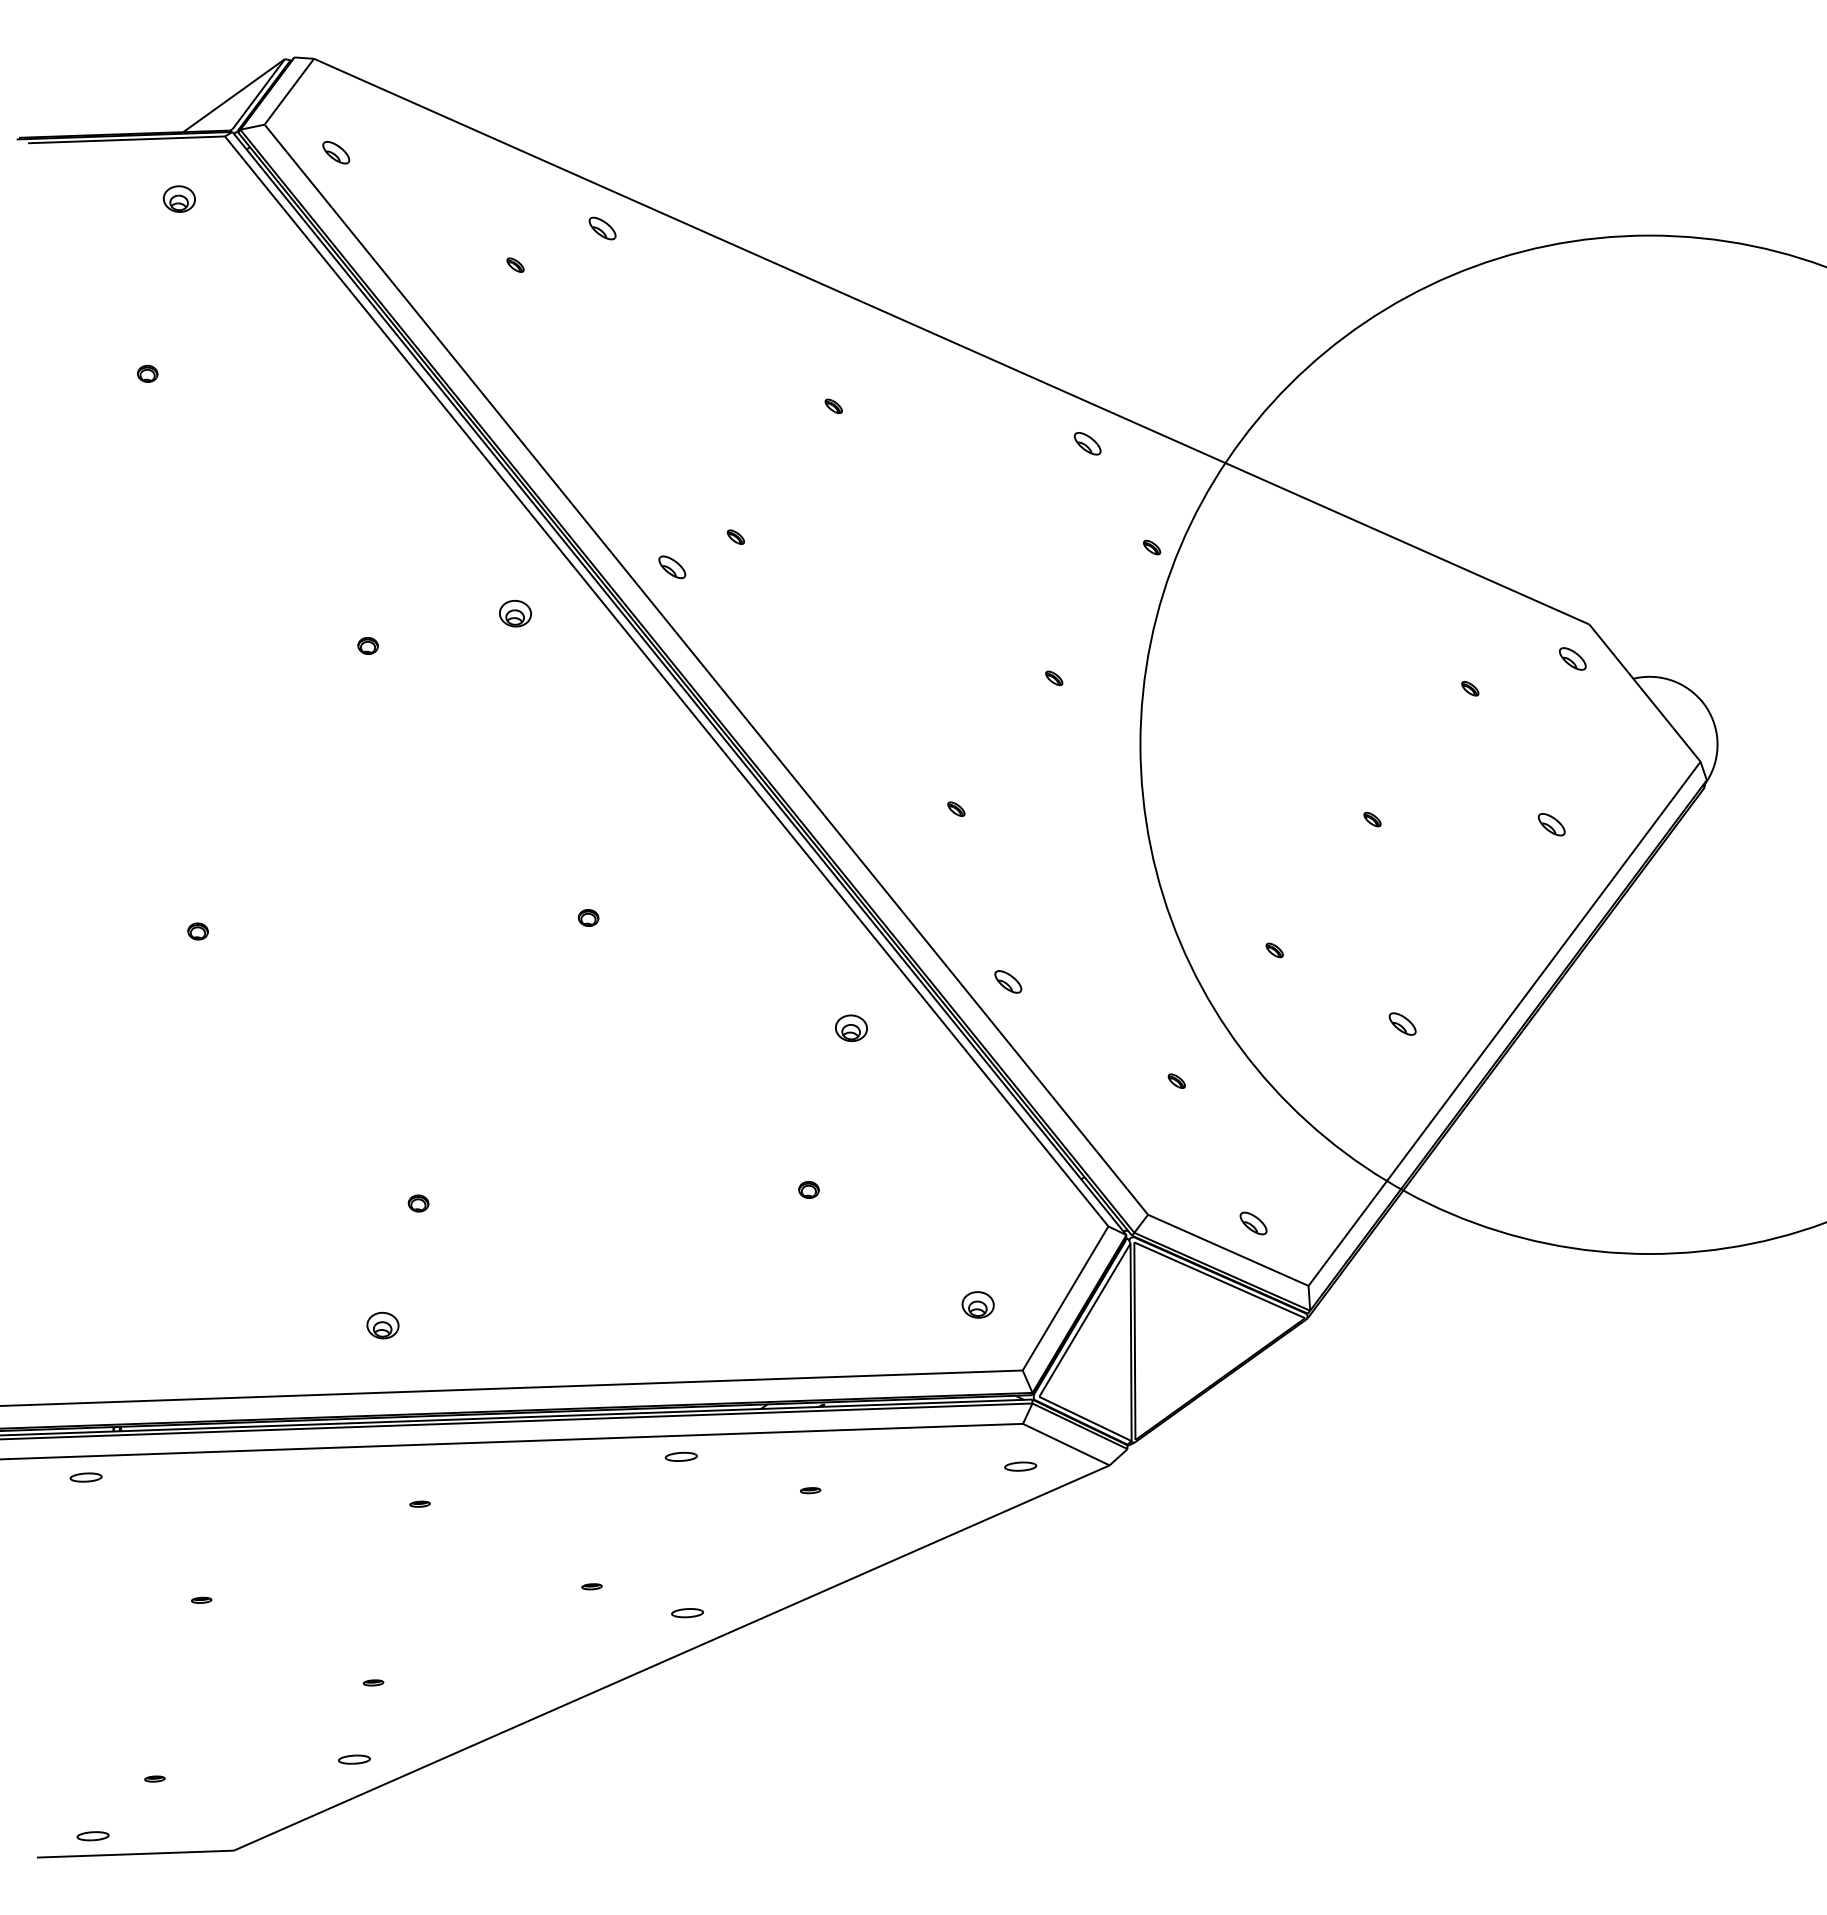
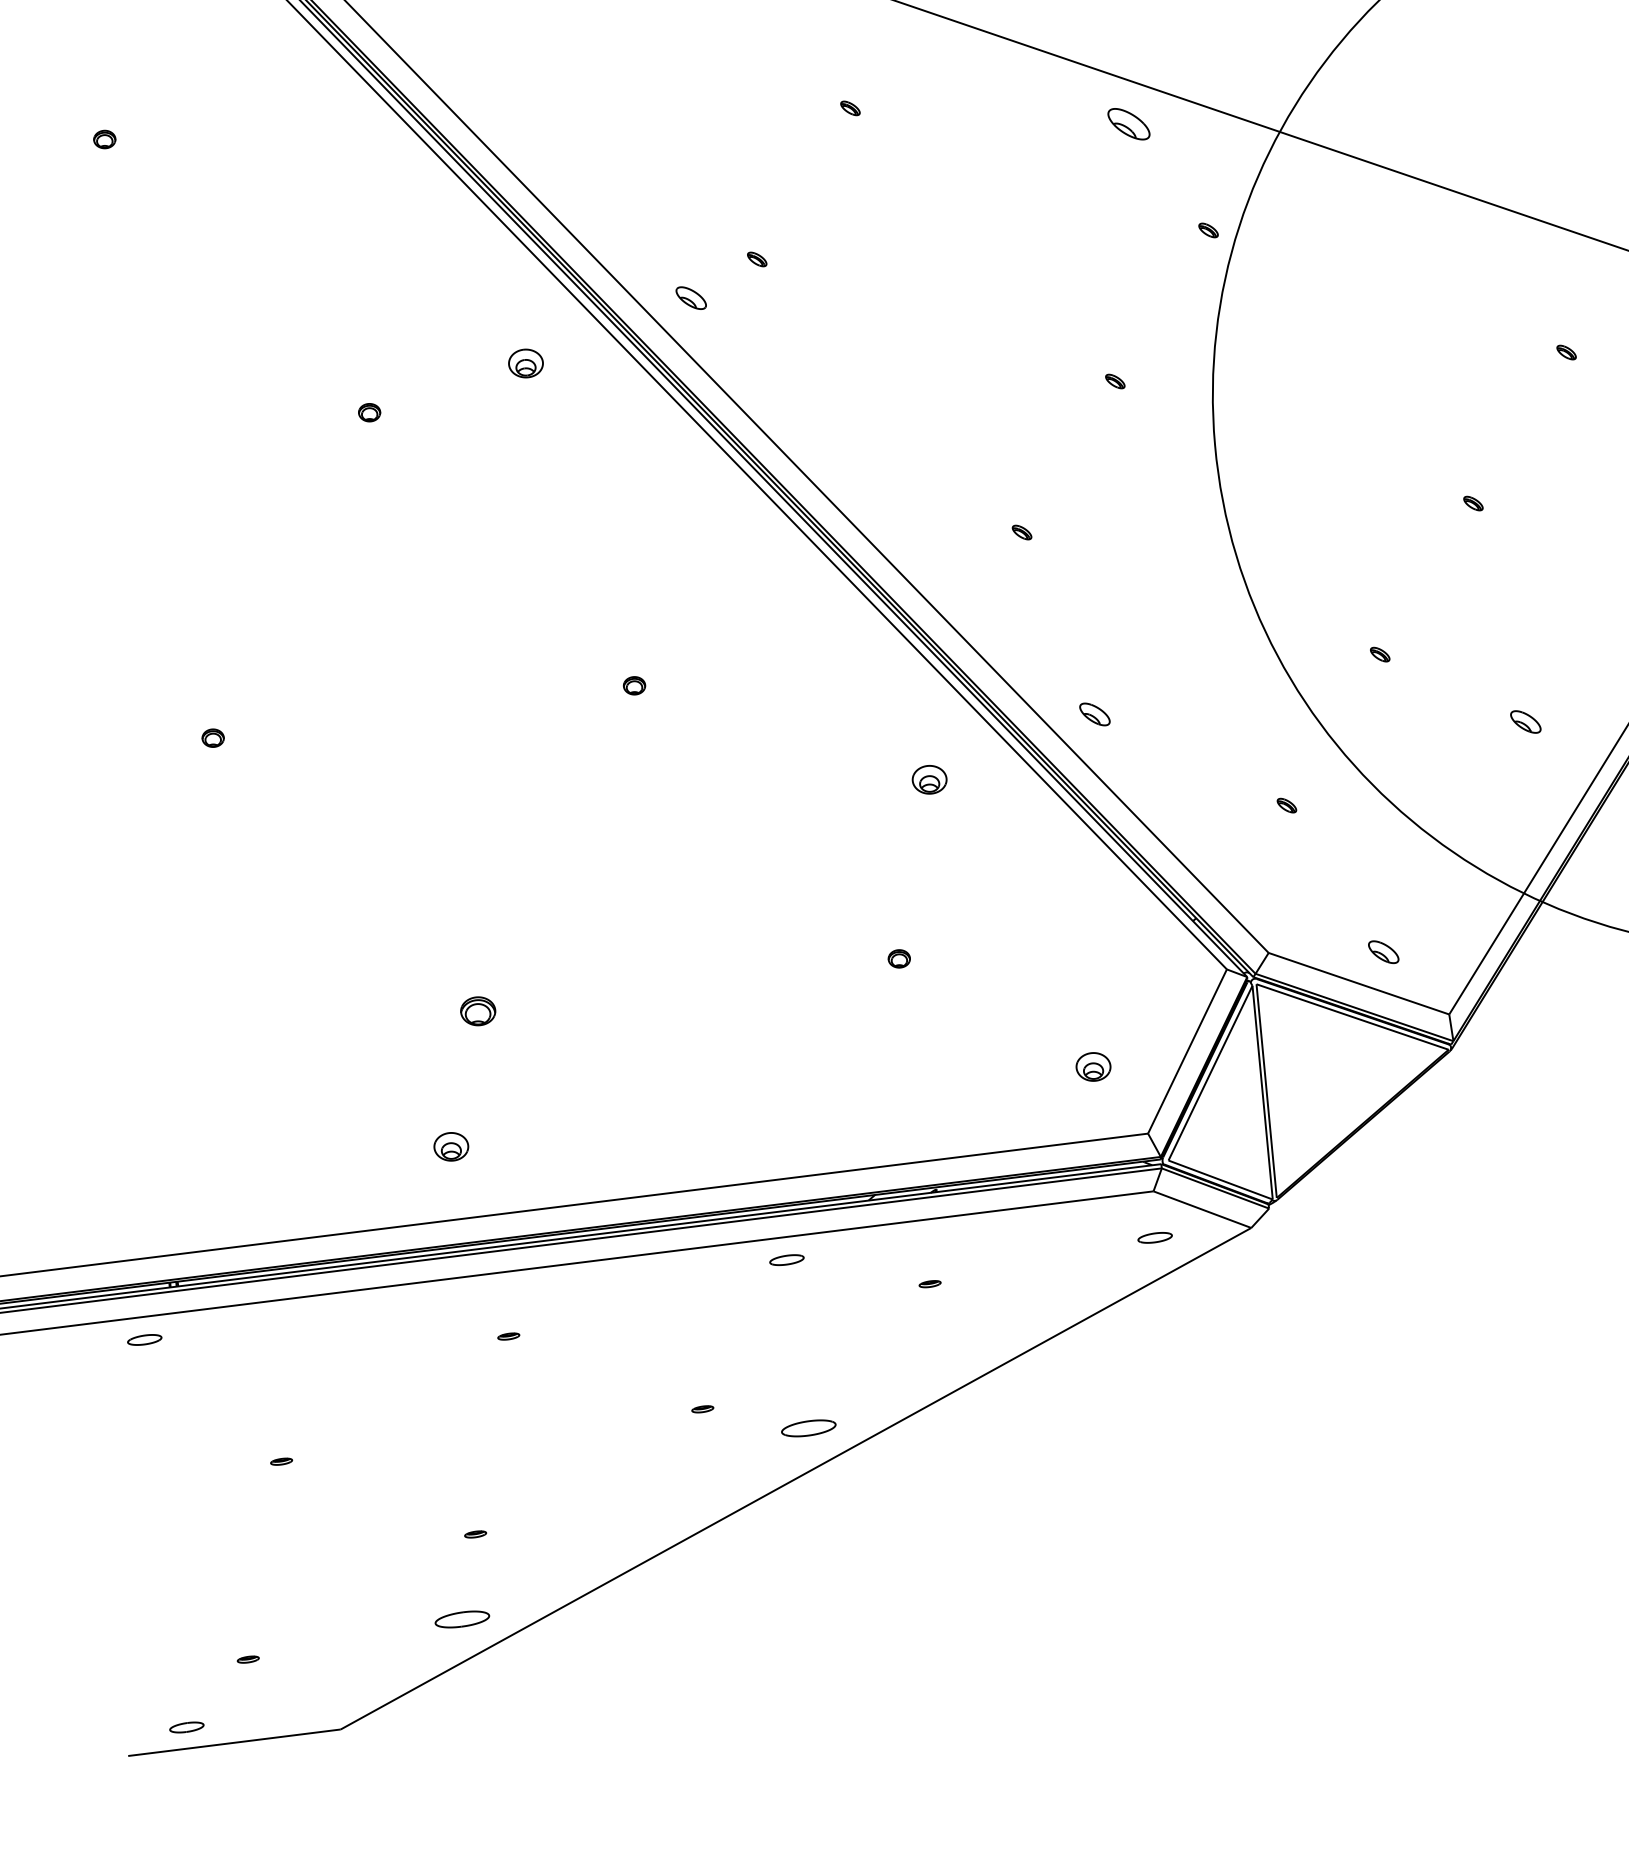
part: (1087, 443) -> (1128, 124), size x1.4
part: (418, 1203) -> (477, 1011), size x1.6
part: (687, 1613) -> (808, 1429), size x1.6
part: (354, 1759) -> (462, 1619), size x1.6

